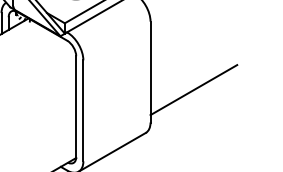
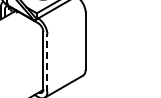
line: (192, 90) -> (109, 51), removed
line: (83, 111) -> (47, 63), solid -> dashed

